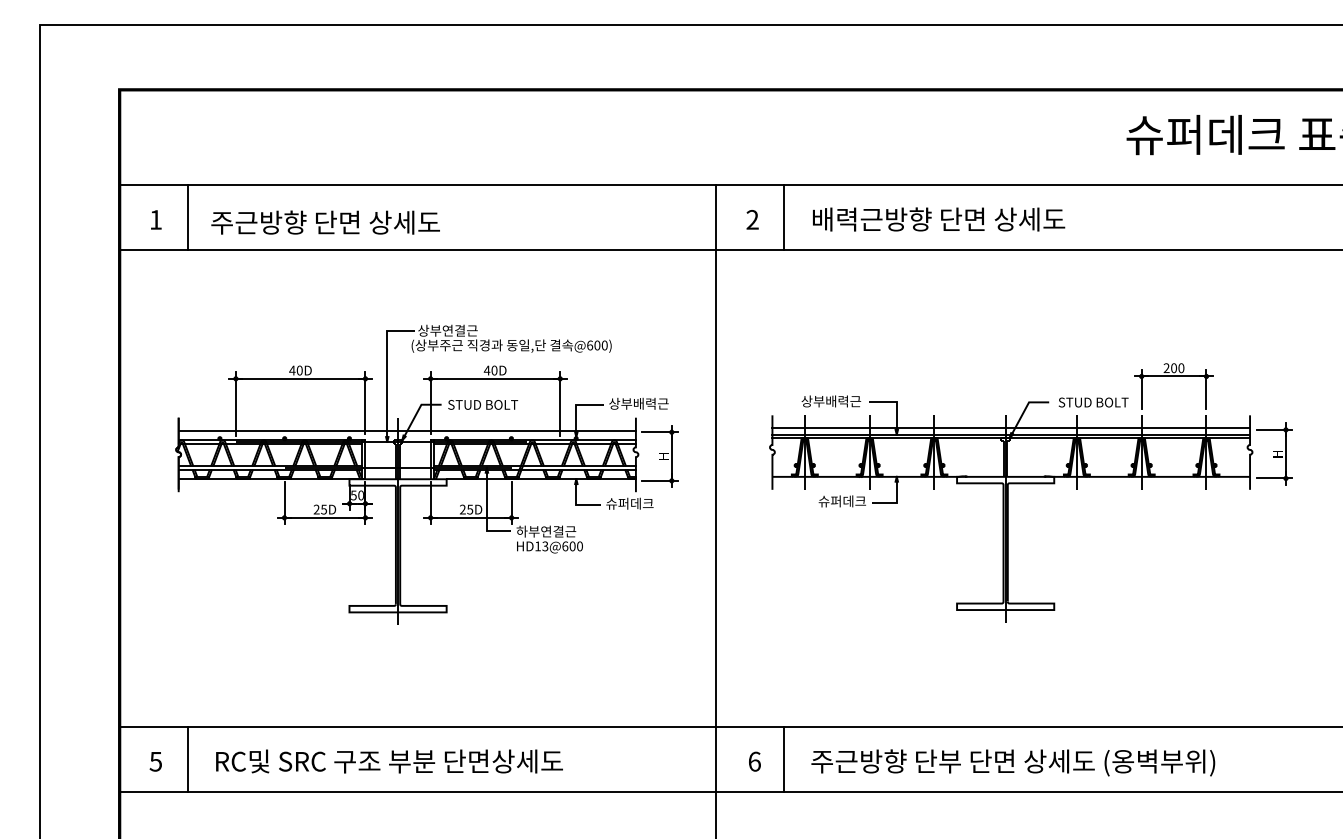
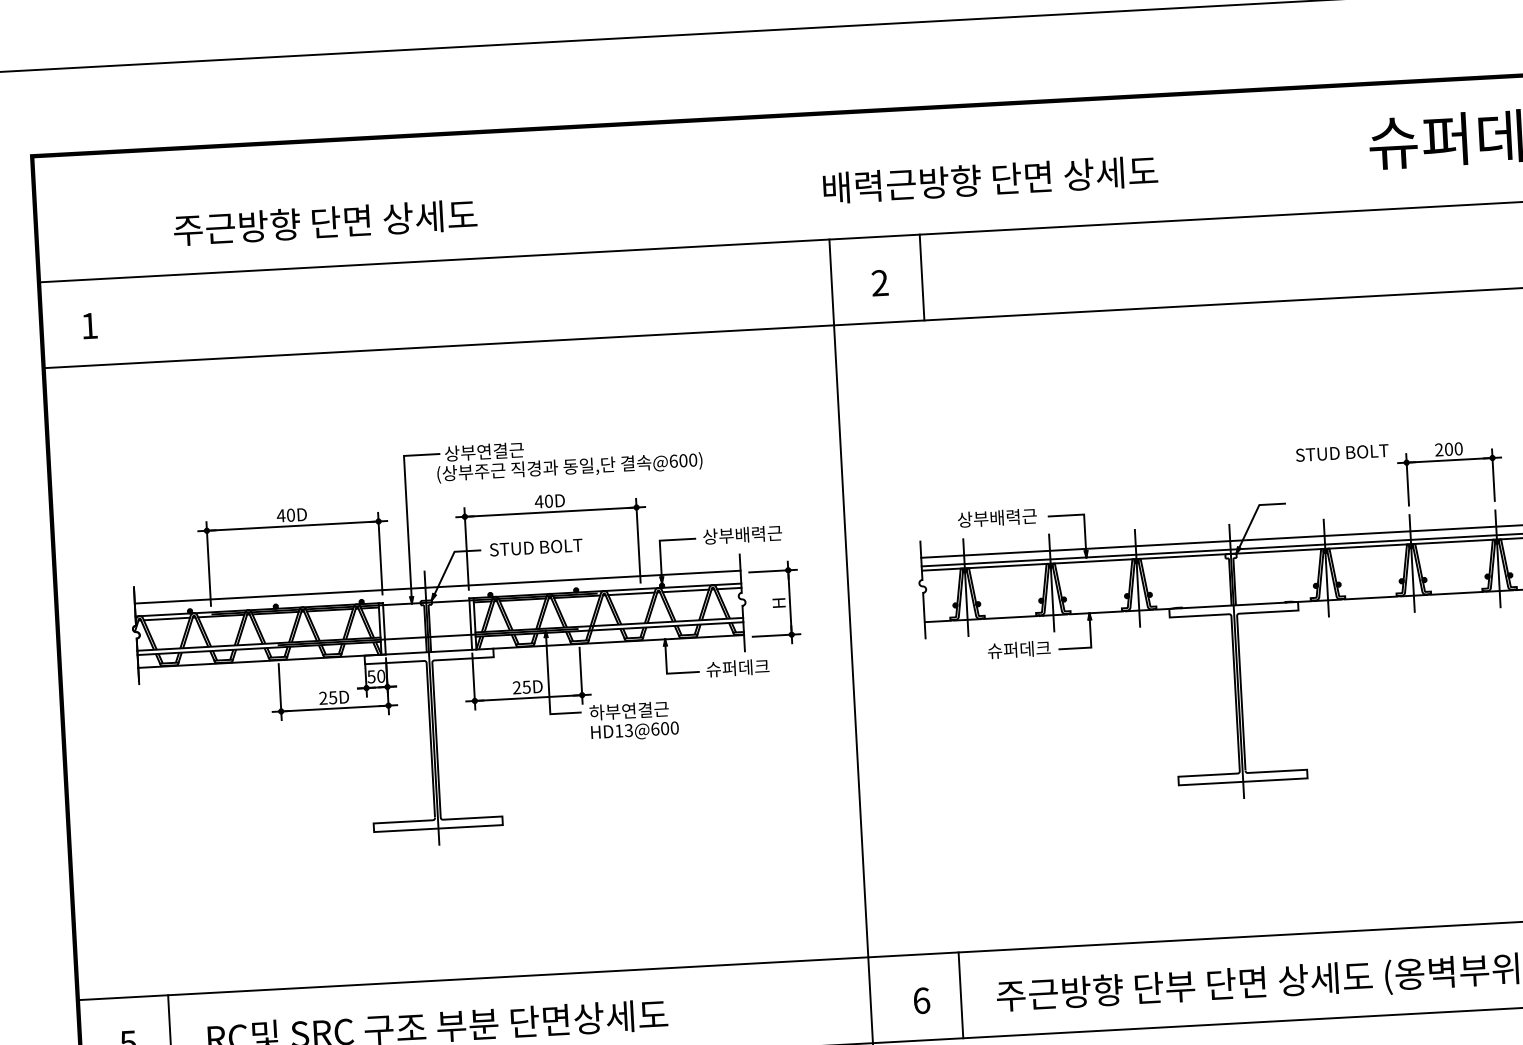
line: (187, 217) -> (131, 320), removed
text: (939, 219) -> (991, 179), moved
text: (325, 222) -> (325, 222), moved
text: (1093, 402) -> (1342, 452), moved

